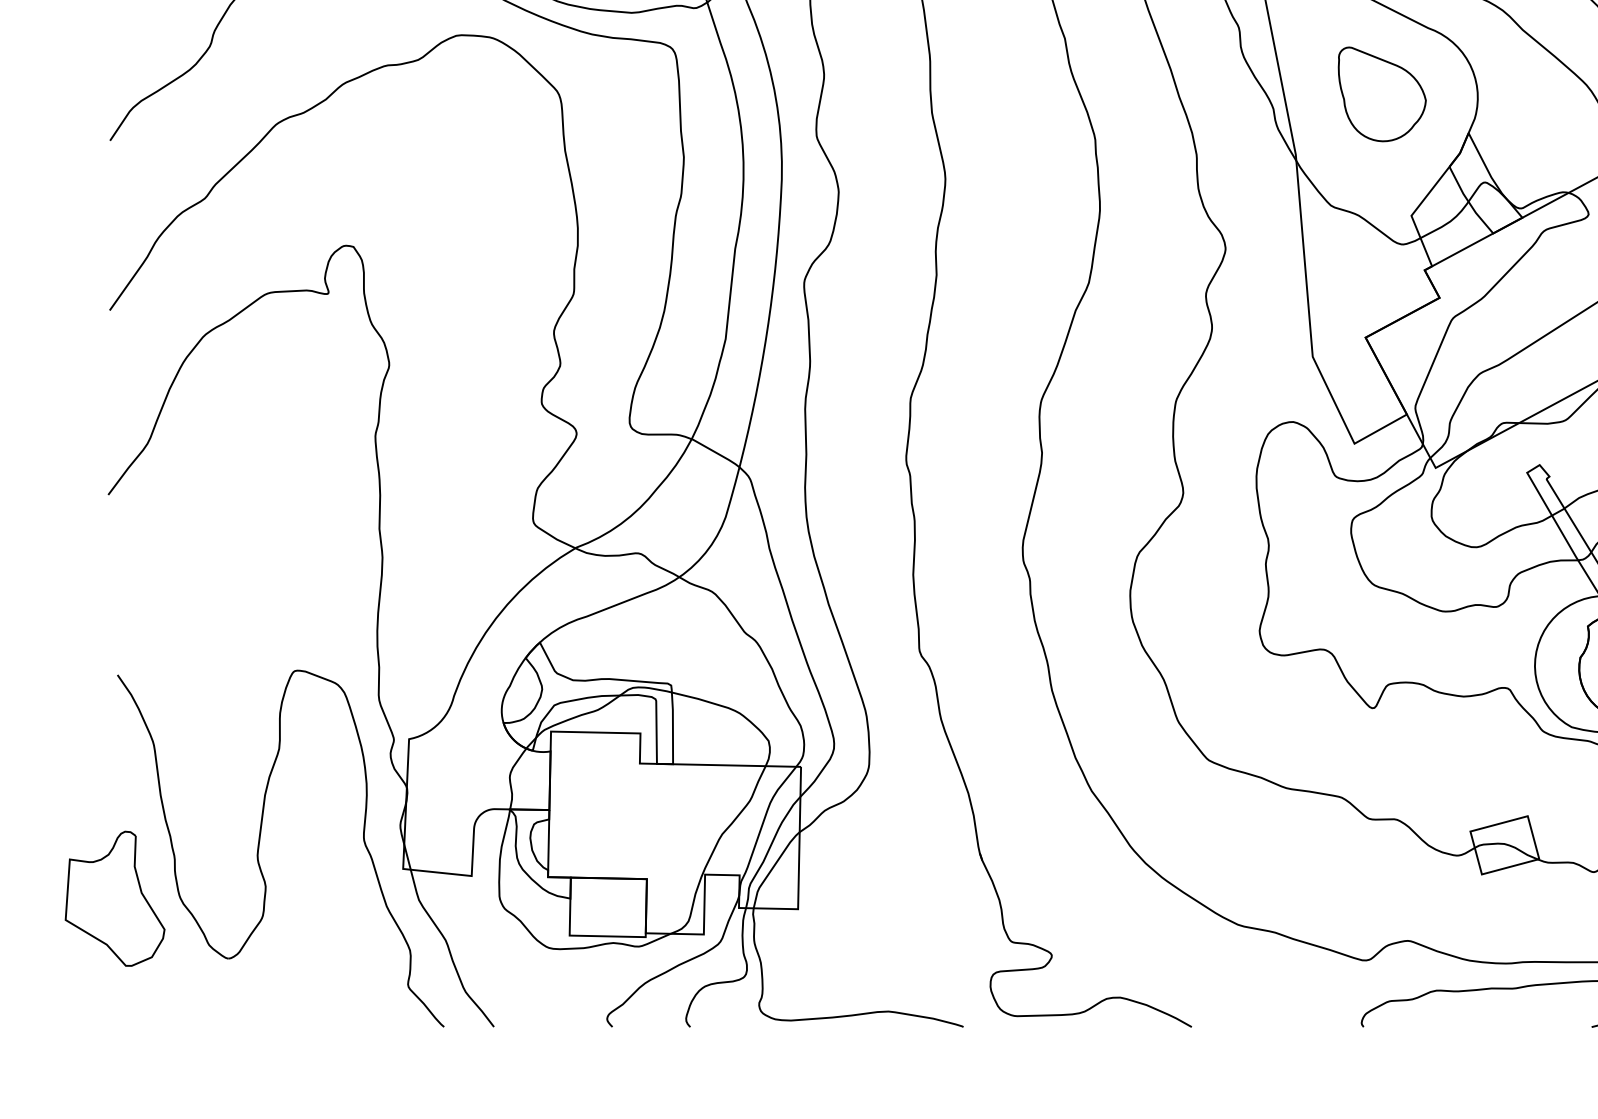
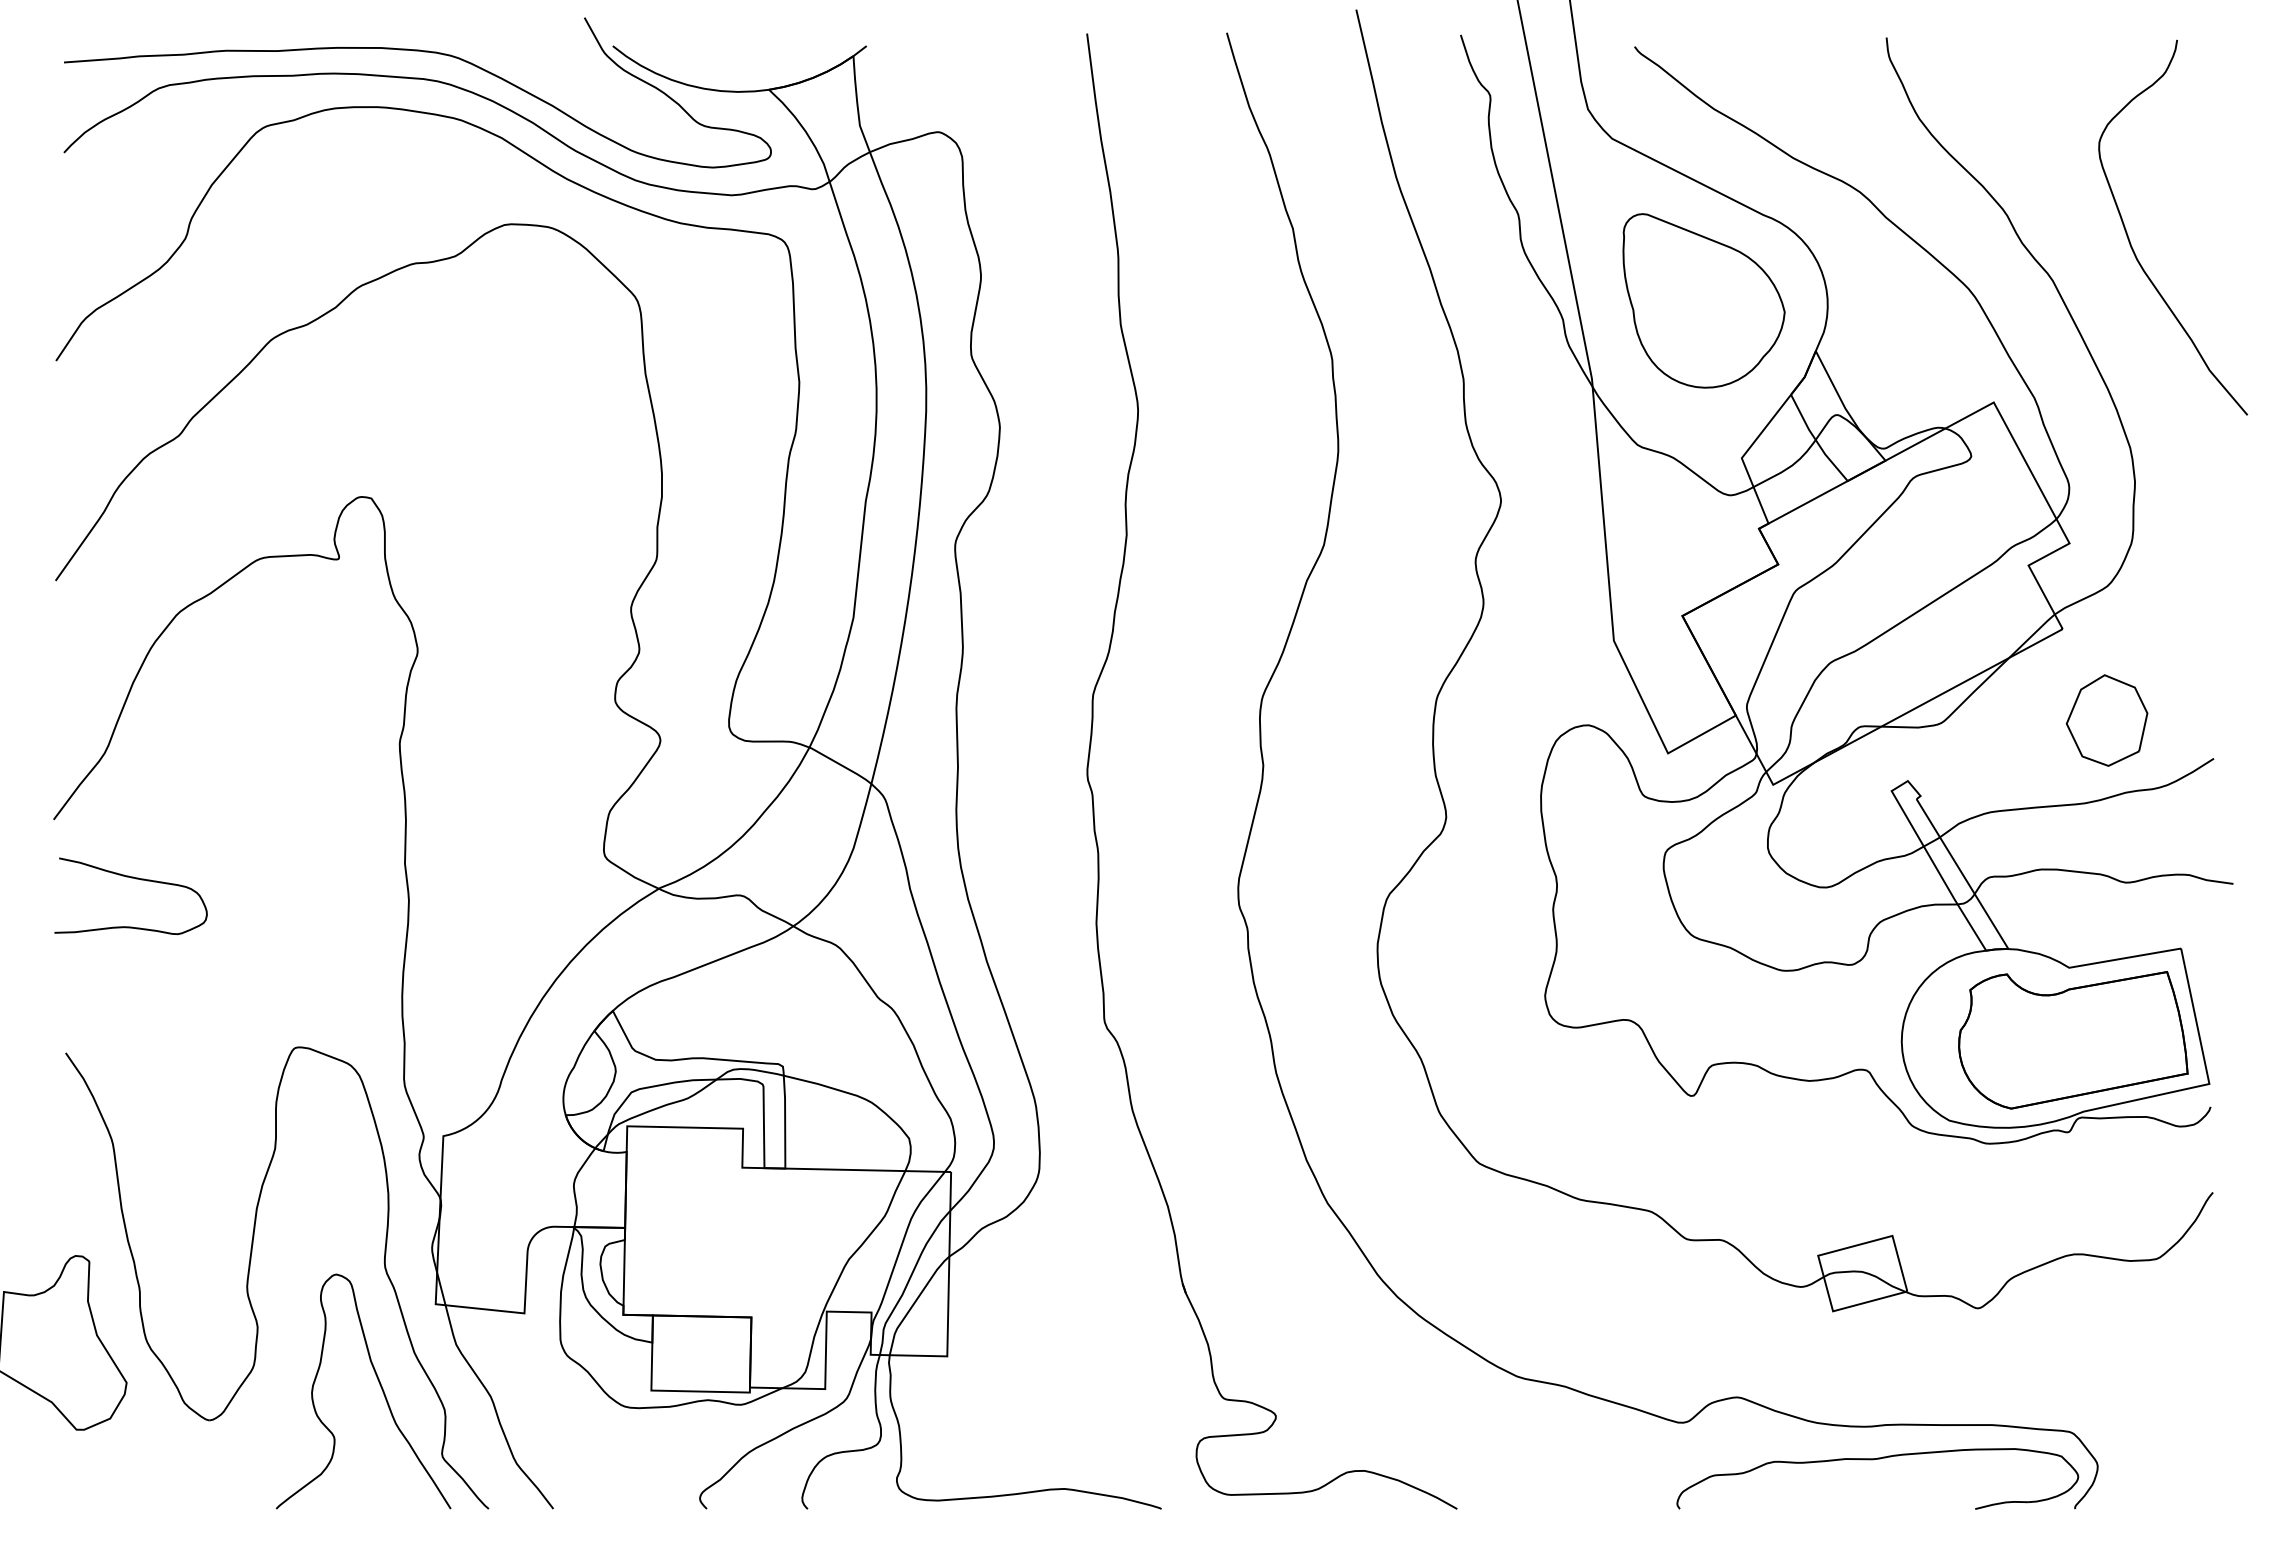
part: (1381, 94) -> (1703, 300), size x1.43
curve: (168, 540) -> (131, 878), added
curve: (359, 930) -> (379, 1384), added

